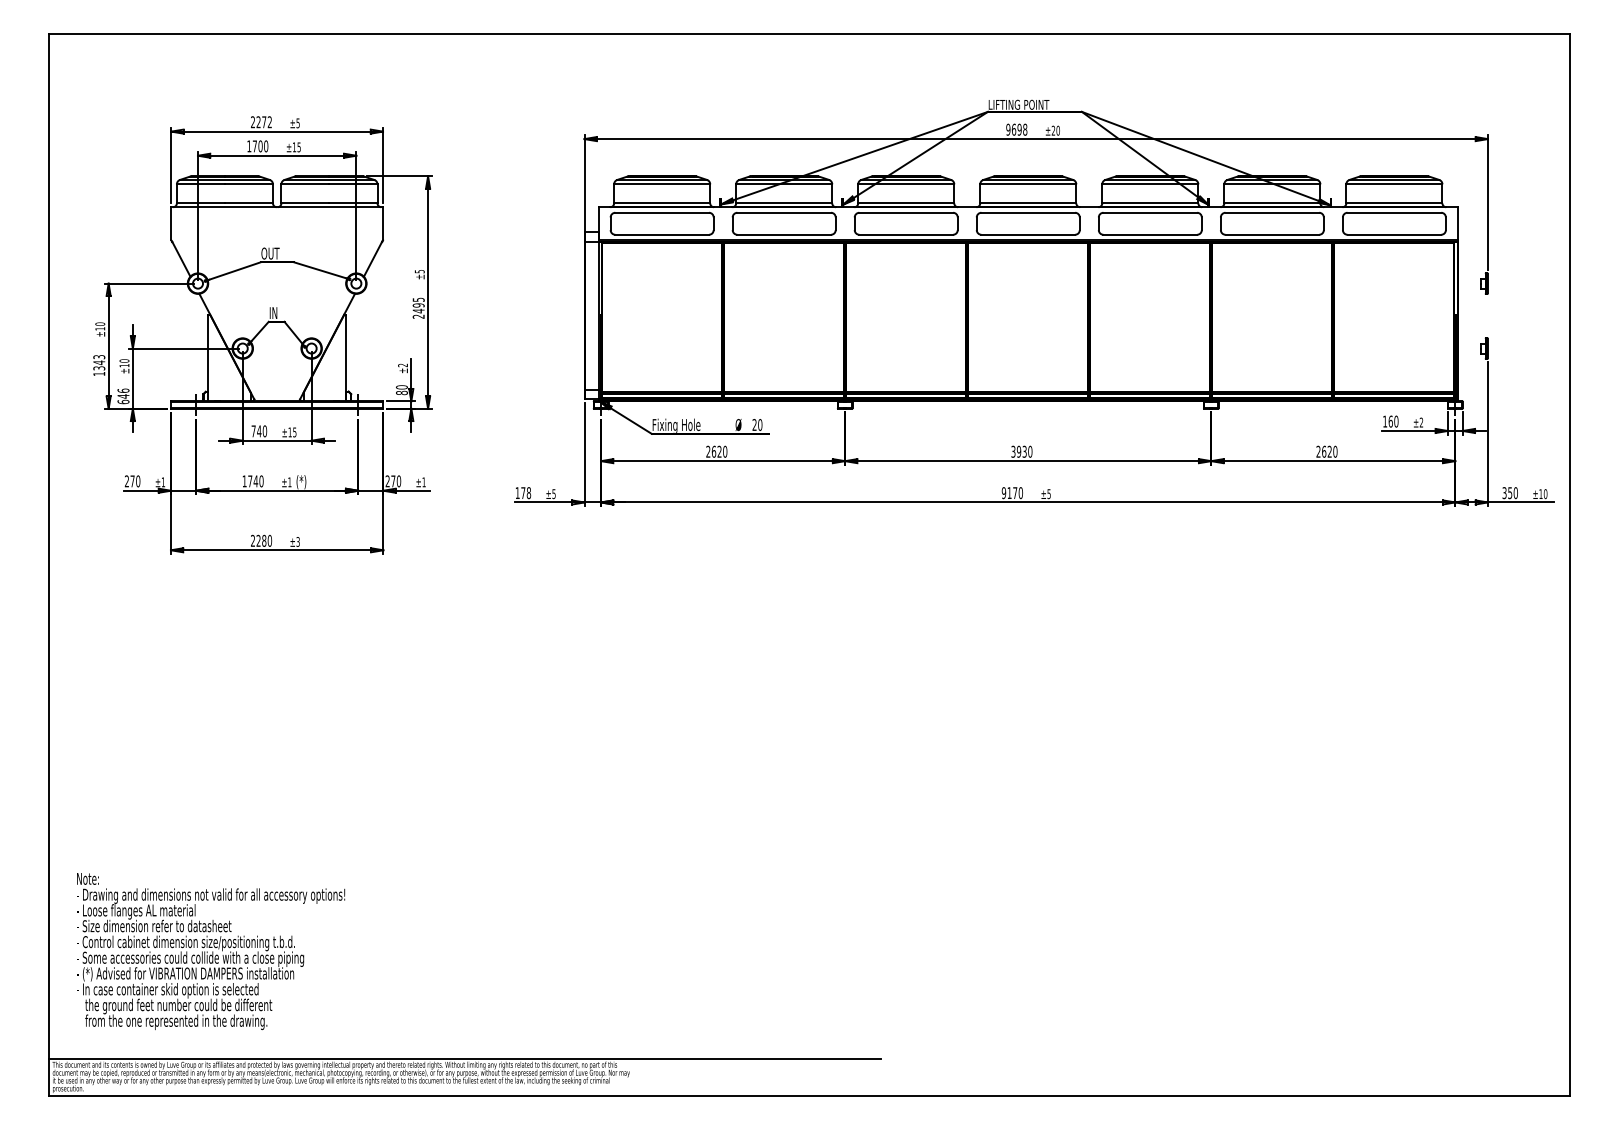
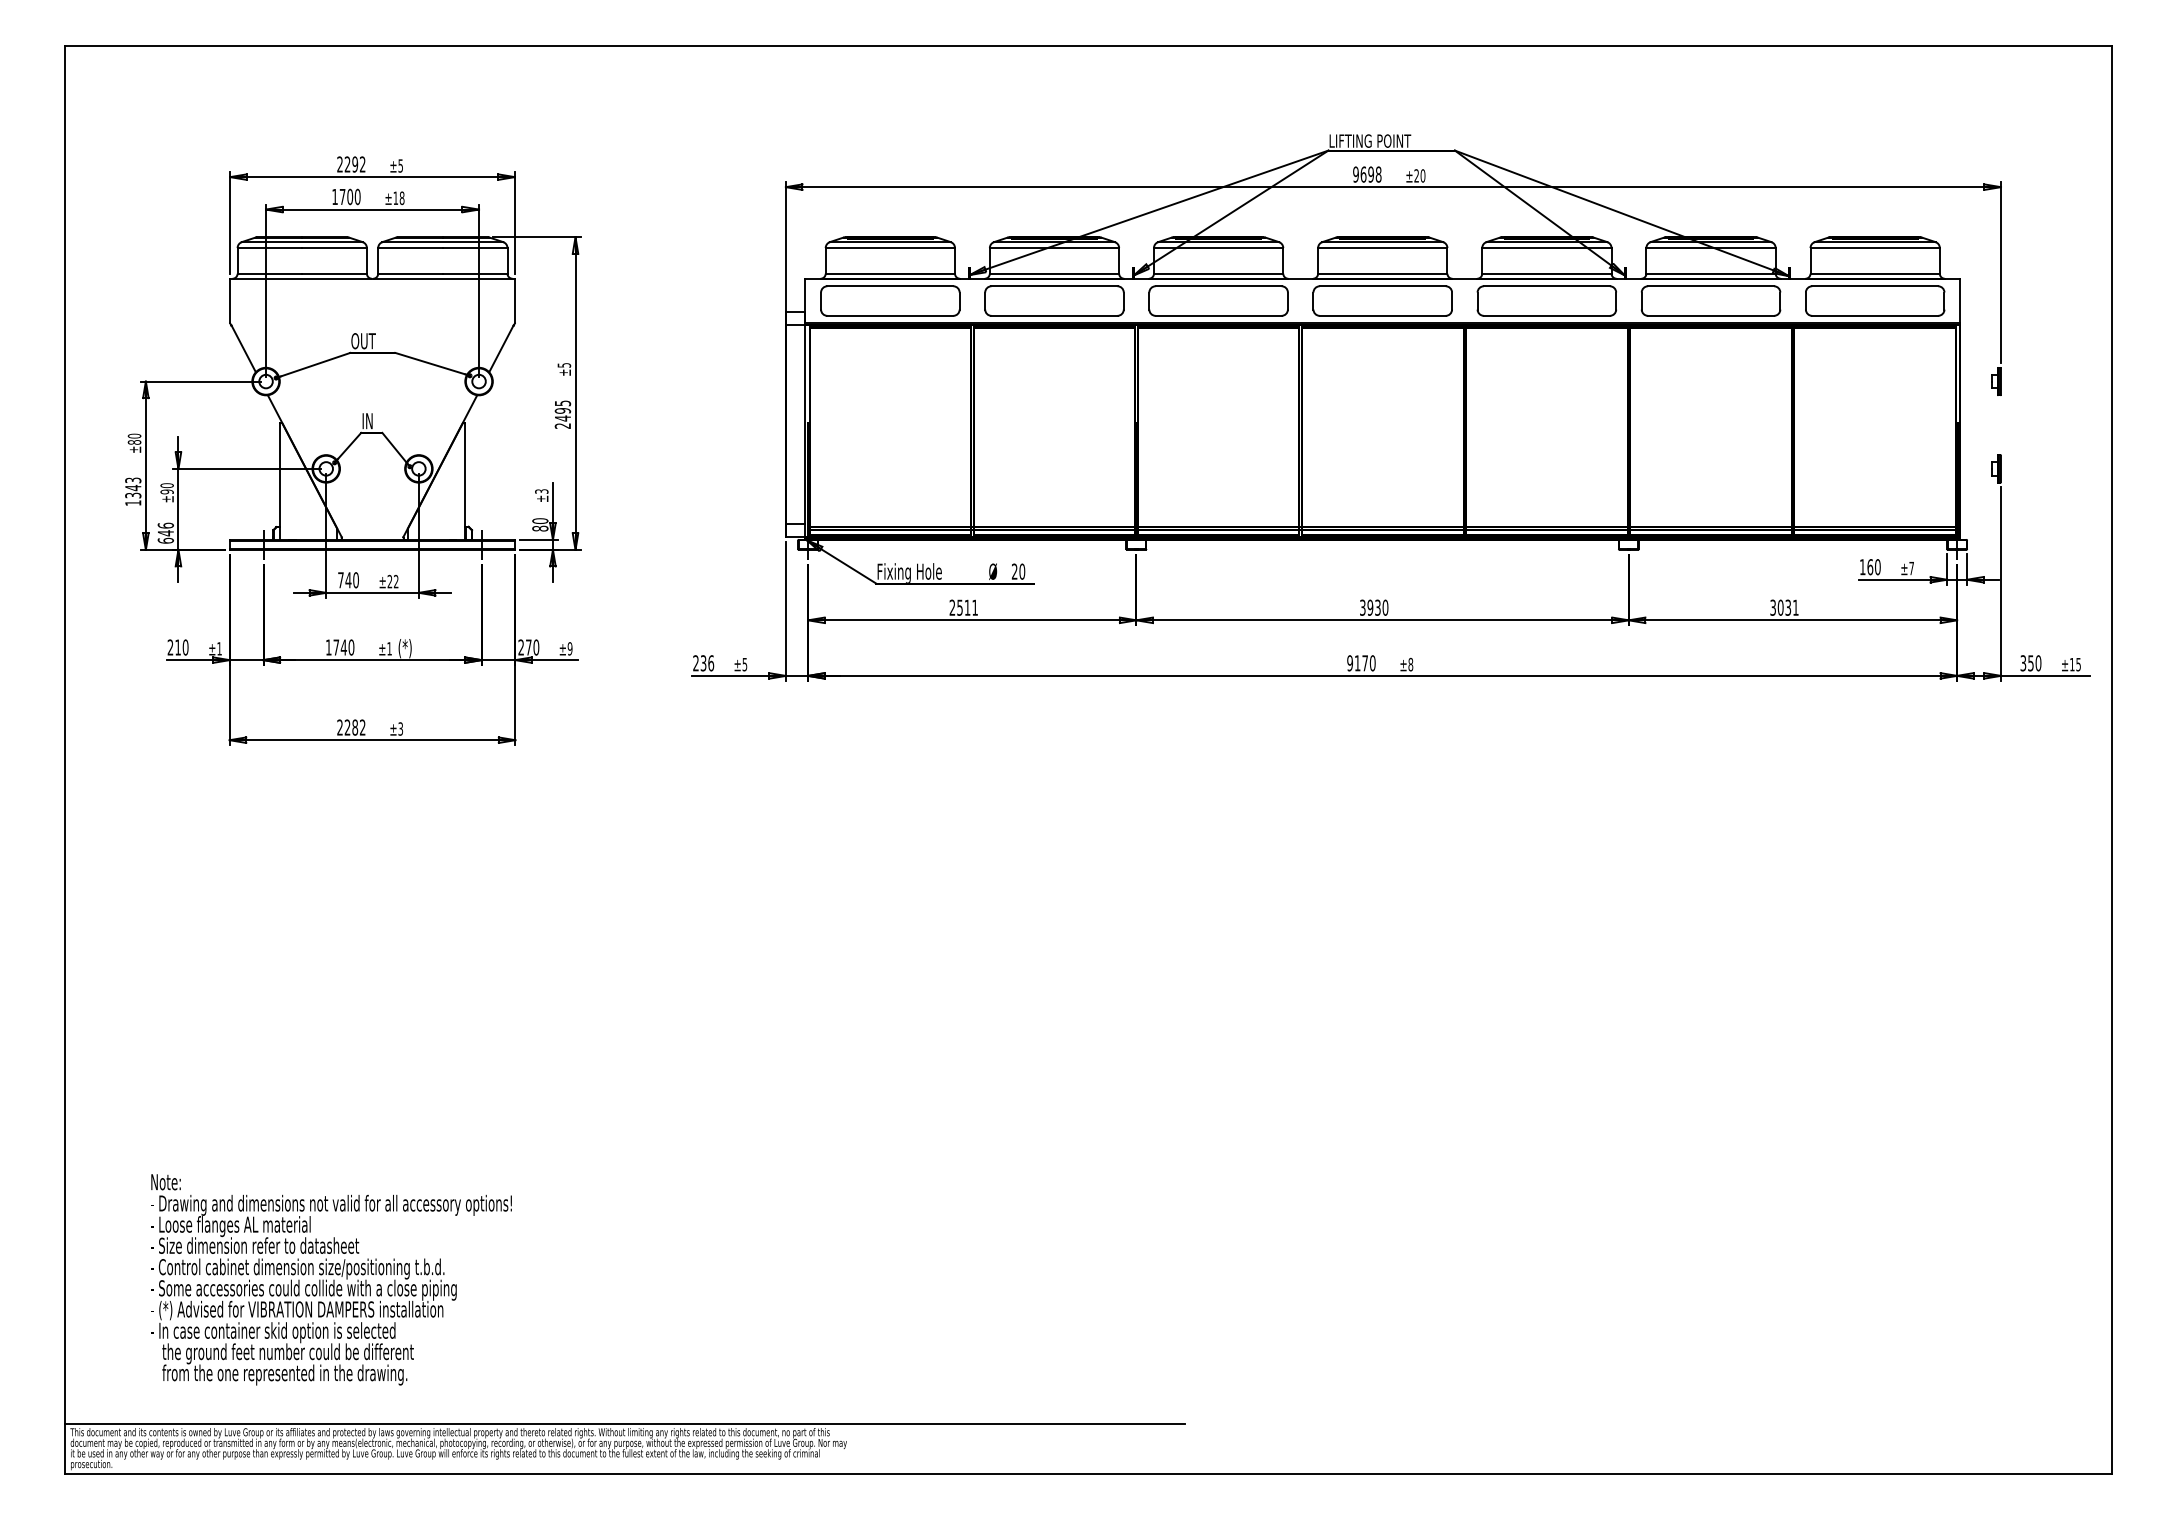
text: (264, 122) -> (355, 164), 2272 -> 2292
text: (298, 146) -> (401, 197), ±15 -> ±18
text: (100, 328) -> (134, 442), ±10 -> ±80
text: (123, 365) -> (166, 491), ±10 -> ±90
text: (402, 365) -> (541, 491), ±2 -> ±3
text: (1421, 422) -> (1911, 568), ±2 -> ±7
text: (292, 432) -> (392, 581), ±15 -> ±22
text: (719, 451) -> (967, 607), 2620 -> 2511
text: (1326, 451) -> (1784, 607), 2620 -> 3031
text: (132, 481) -> (177, 647), 270 -> 210
text: (423, 482) -> (569, 648), ±1 -> ±9
text: (523, 493) -> (703, 663), 178 -> 236
text: (1048, 493) -> (1410, 664), ±5 -> ±8
text: (1545, 493) -> (2078, 664), ±10 -> ±15
text: (269, 540) -> (362, 727), 2280 -> 2282
text: (210, 951) -> (331, 1279), moved

